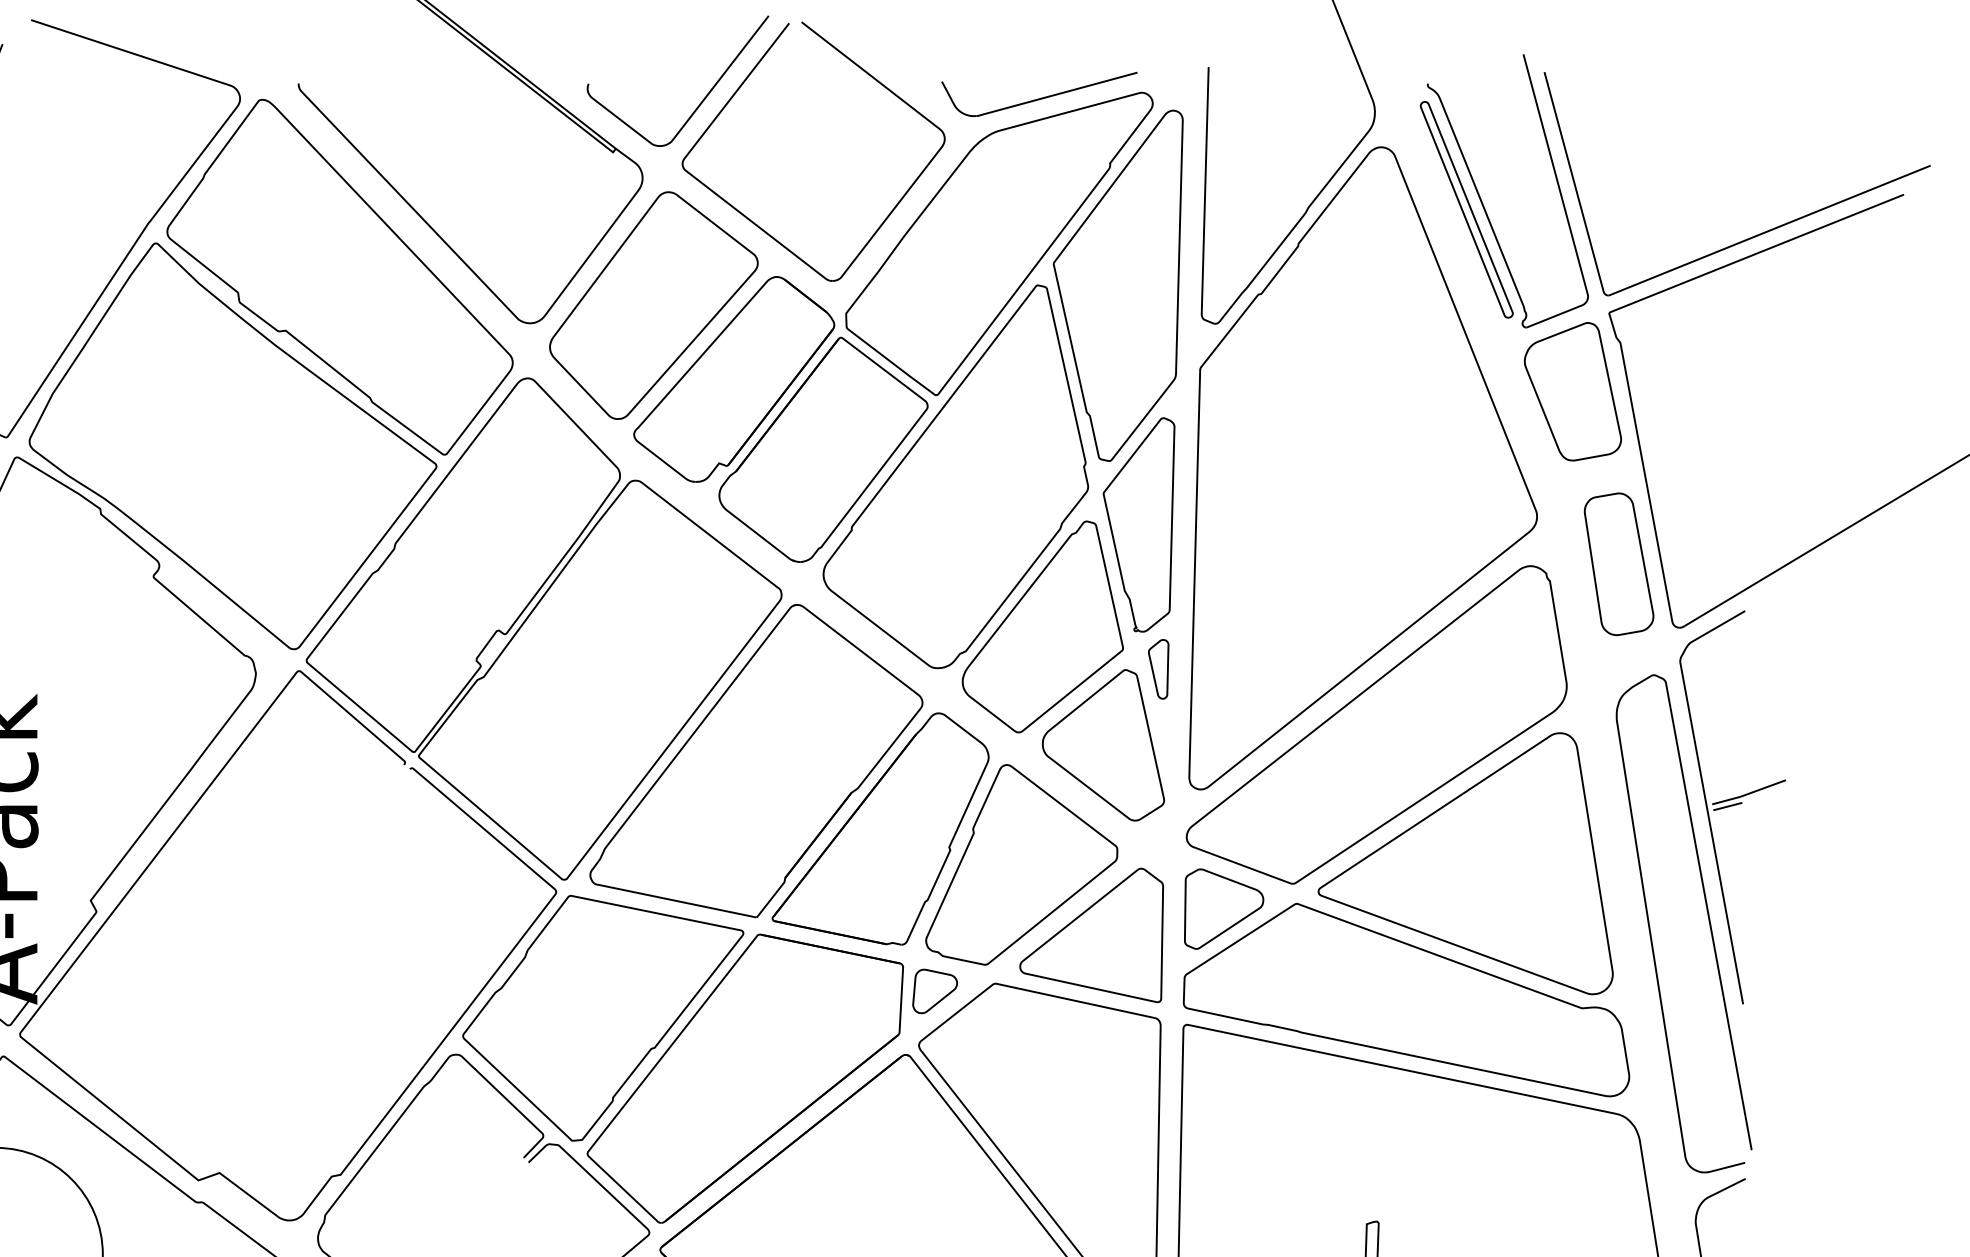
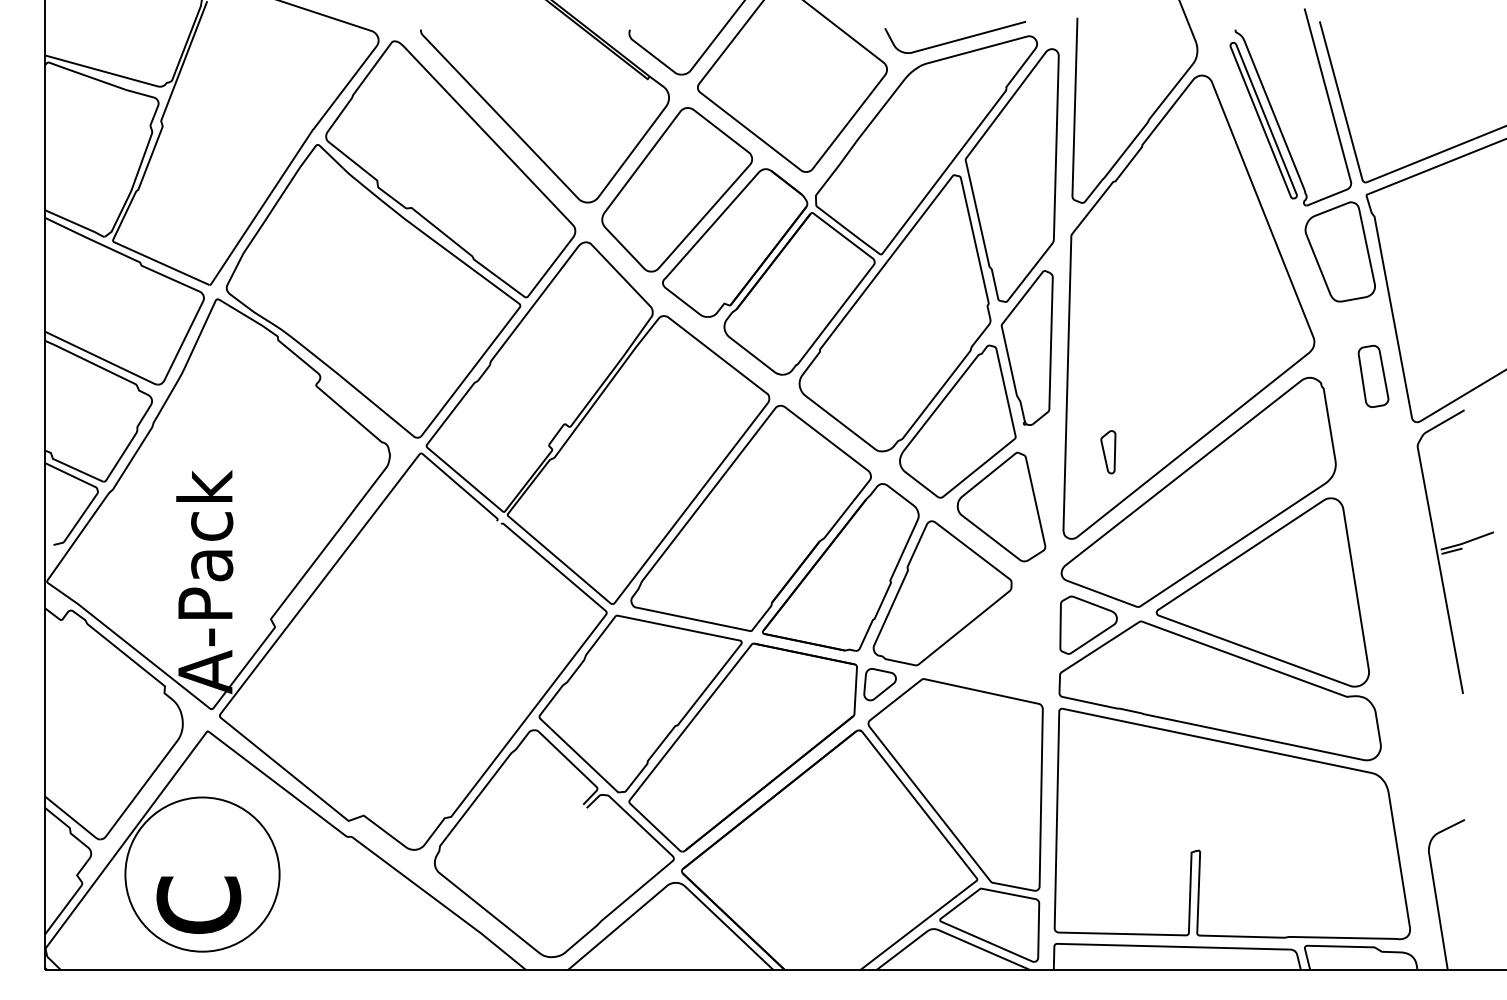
part: (1618, 564) -> (1373, 376), size x0.6
part: (1158, 669) -> (1108, 452), moved
part: (1707, 920) -> (1437, 633), removed
part: (1090, 935) -> (992, 644), removed

